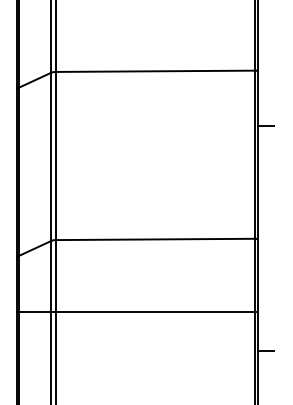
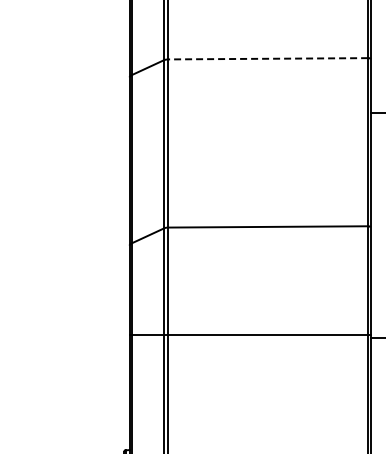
line: (155, 71) -> (268, 58), solid -> dashed
line: (136, 312) -> (249, 334), moved

